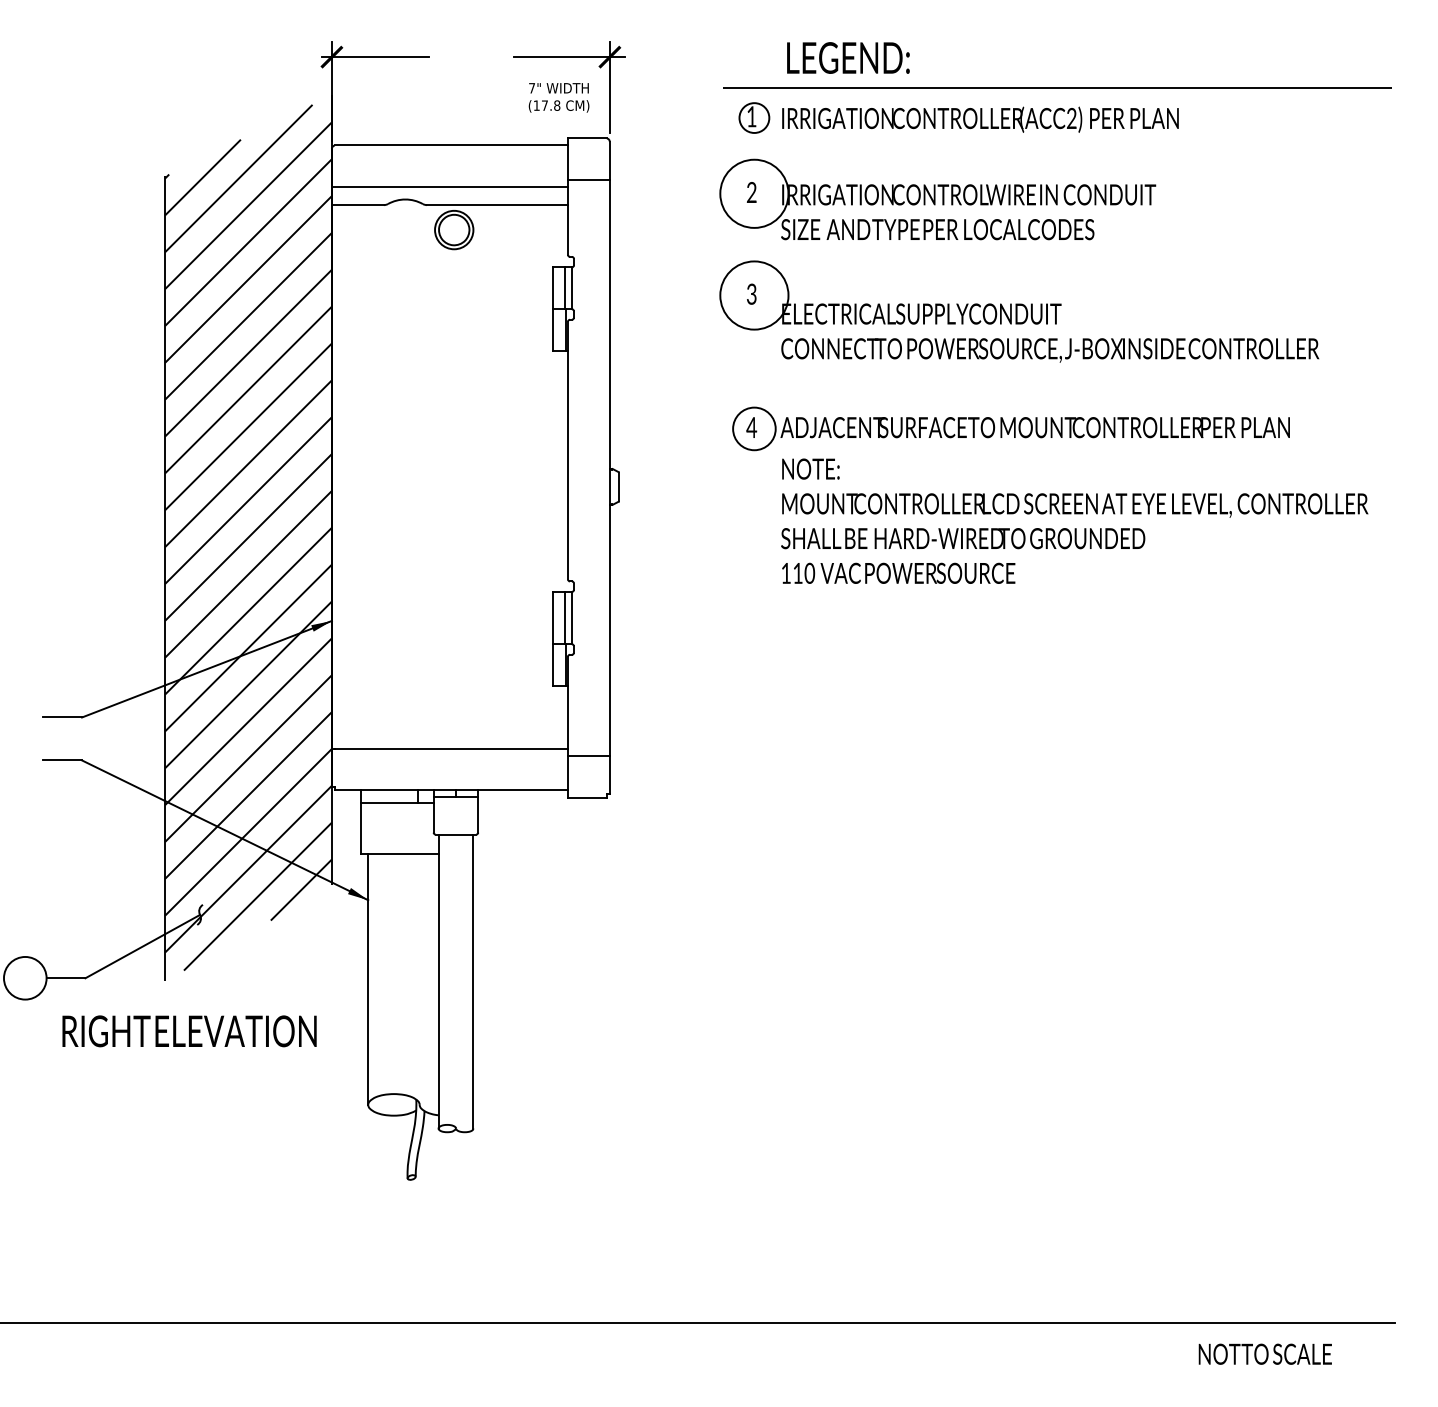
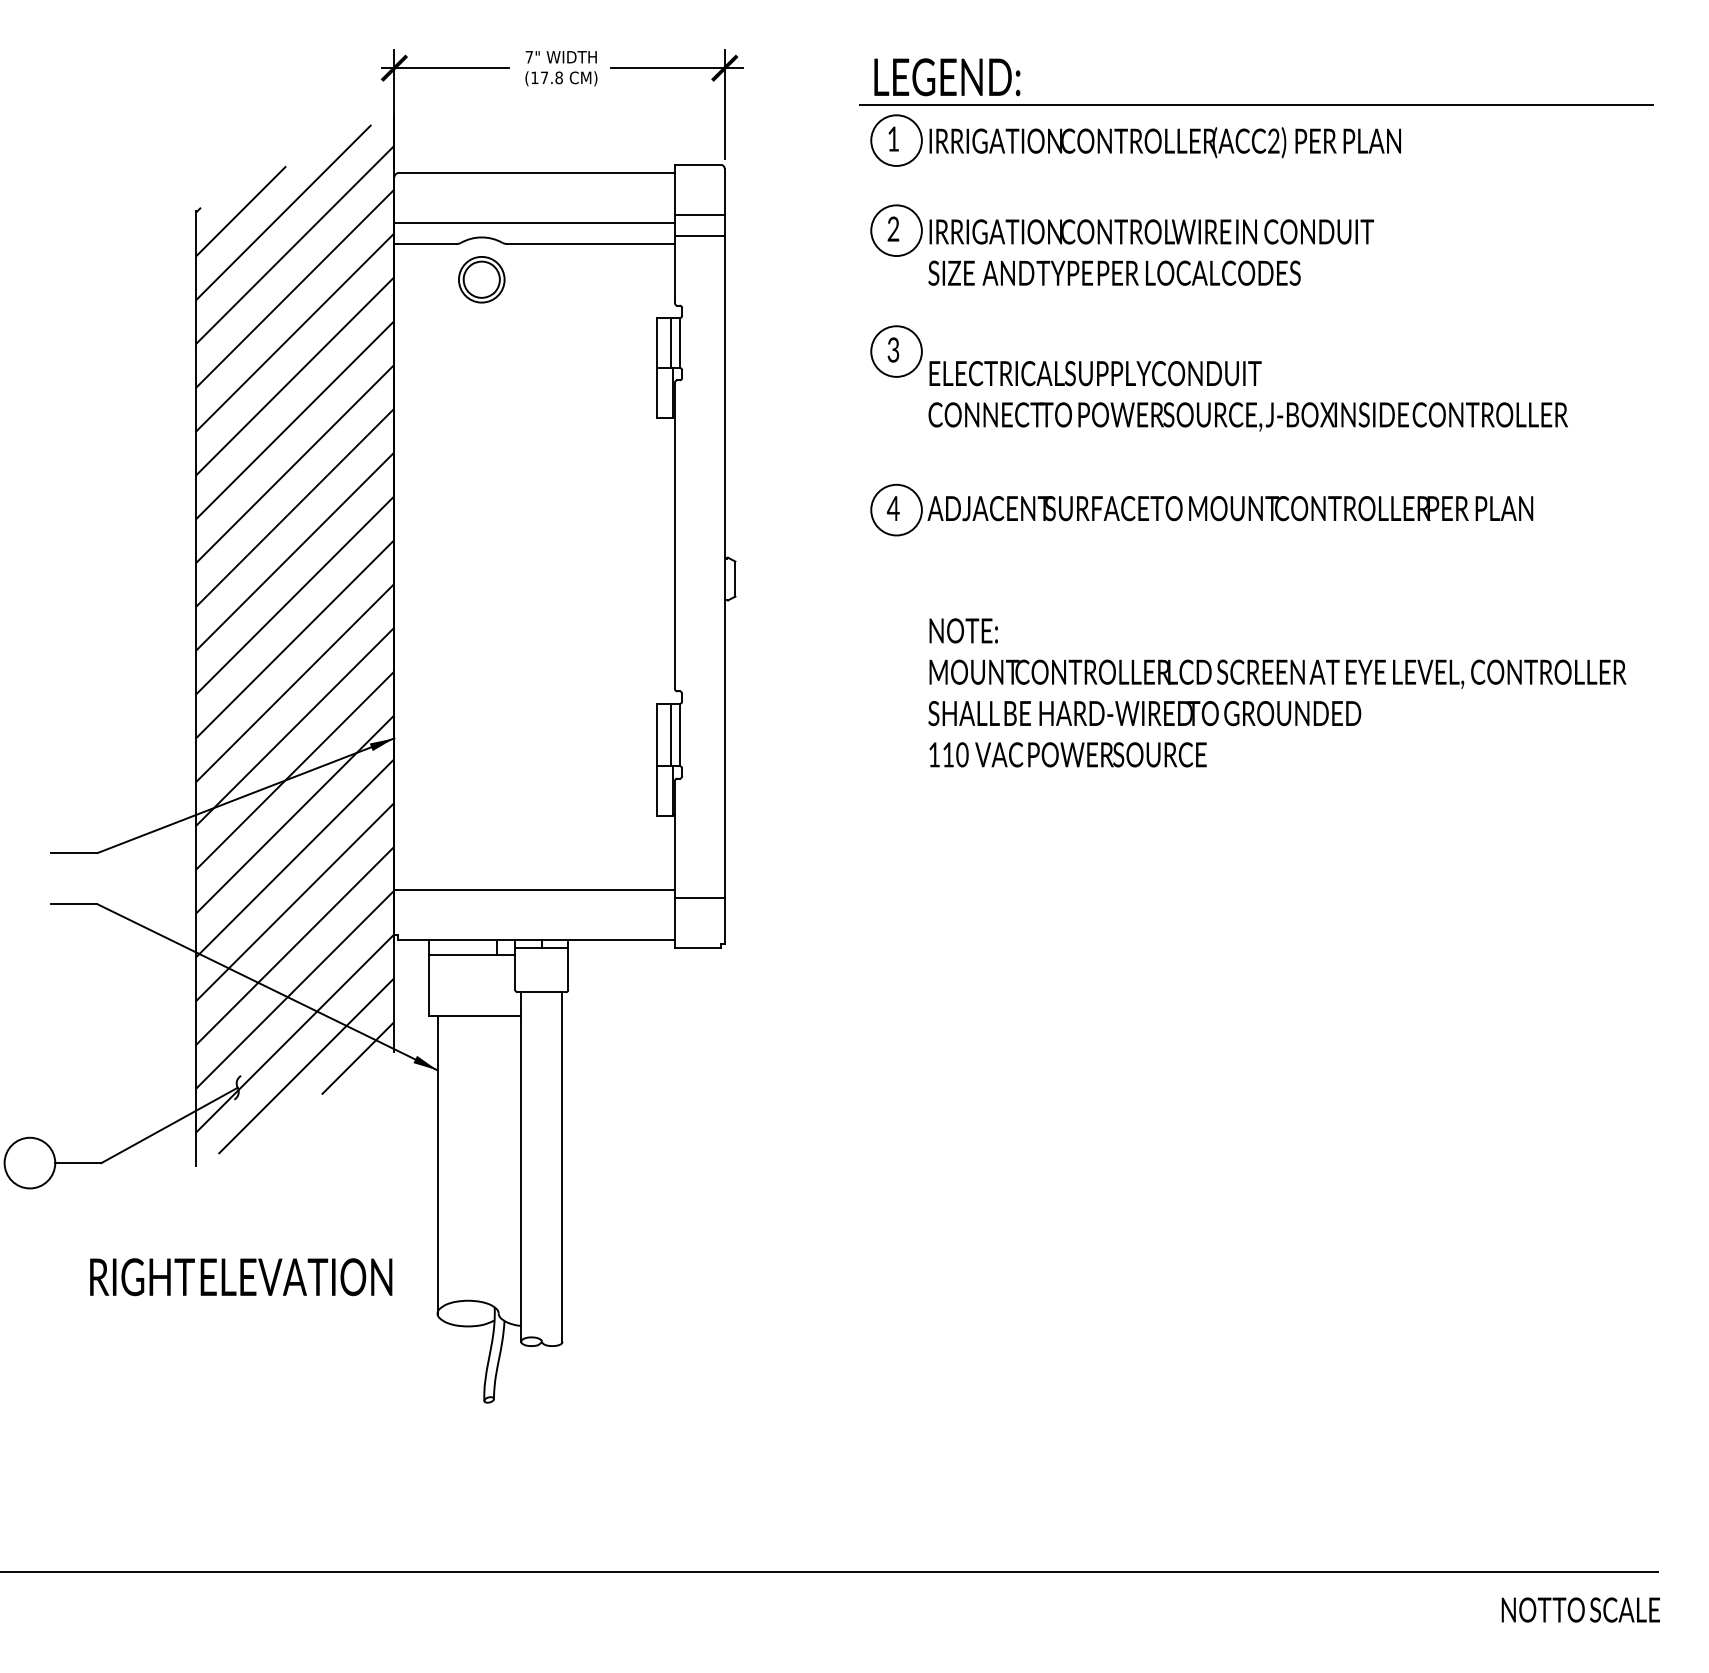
text: (848, 58) -> (947, 77), moved
text: (559, 97) -> (561, 68), moved
circle: (754, 117) -> (896, 140), size x1.43
circle: (754, 193) -> (896, 230), size x0.62
line: (588, 197) -> (699, 235), added
part: (453, 229) -> (481, 279), moved
circle: (754, 295) -> (896, 351), size x0.62
text: (1074, 520) -> (1277, 692), moved
text: (189, 1031) -> (241, 1277), moved
text: (1265, 1353) -> (1580, 1609), moved

